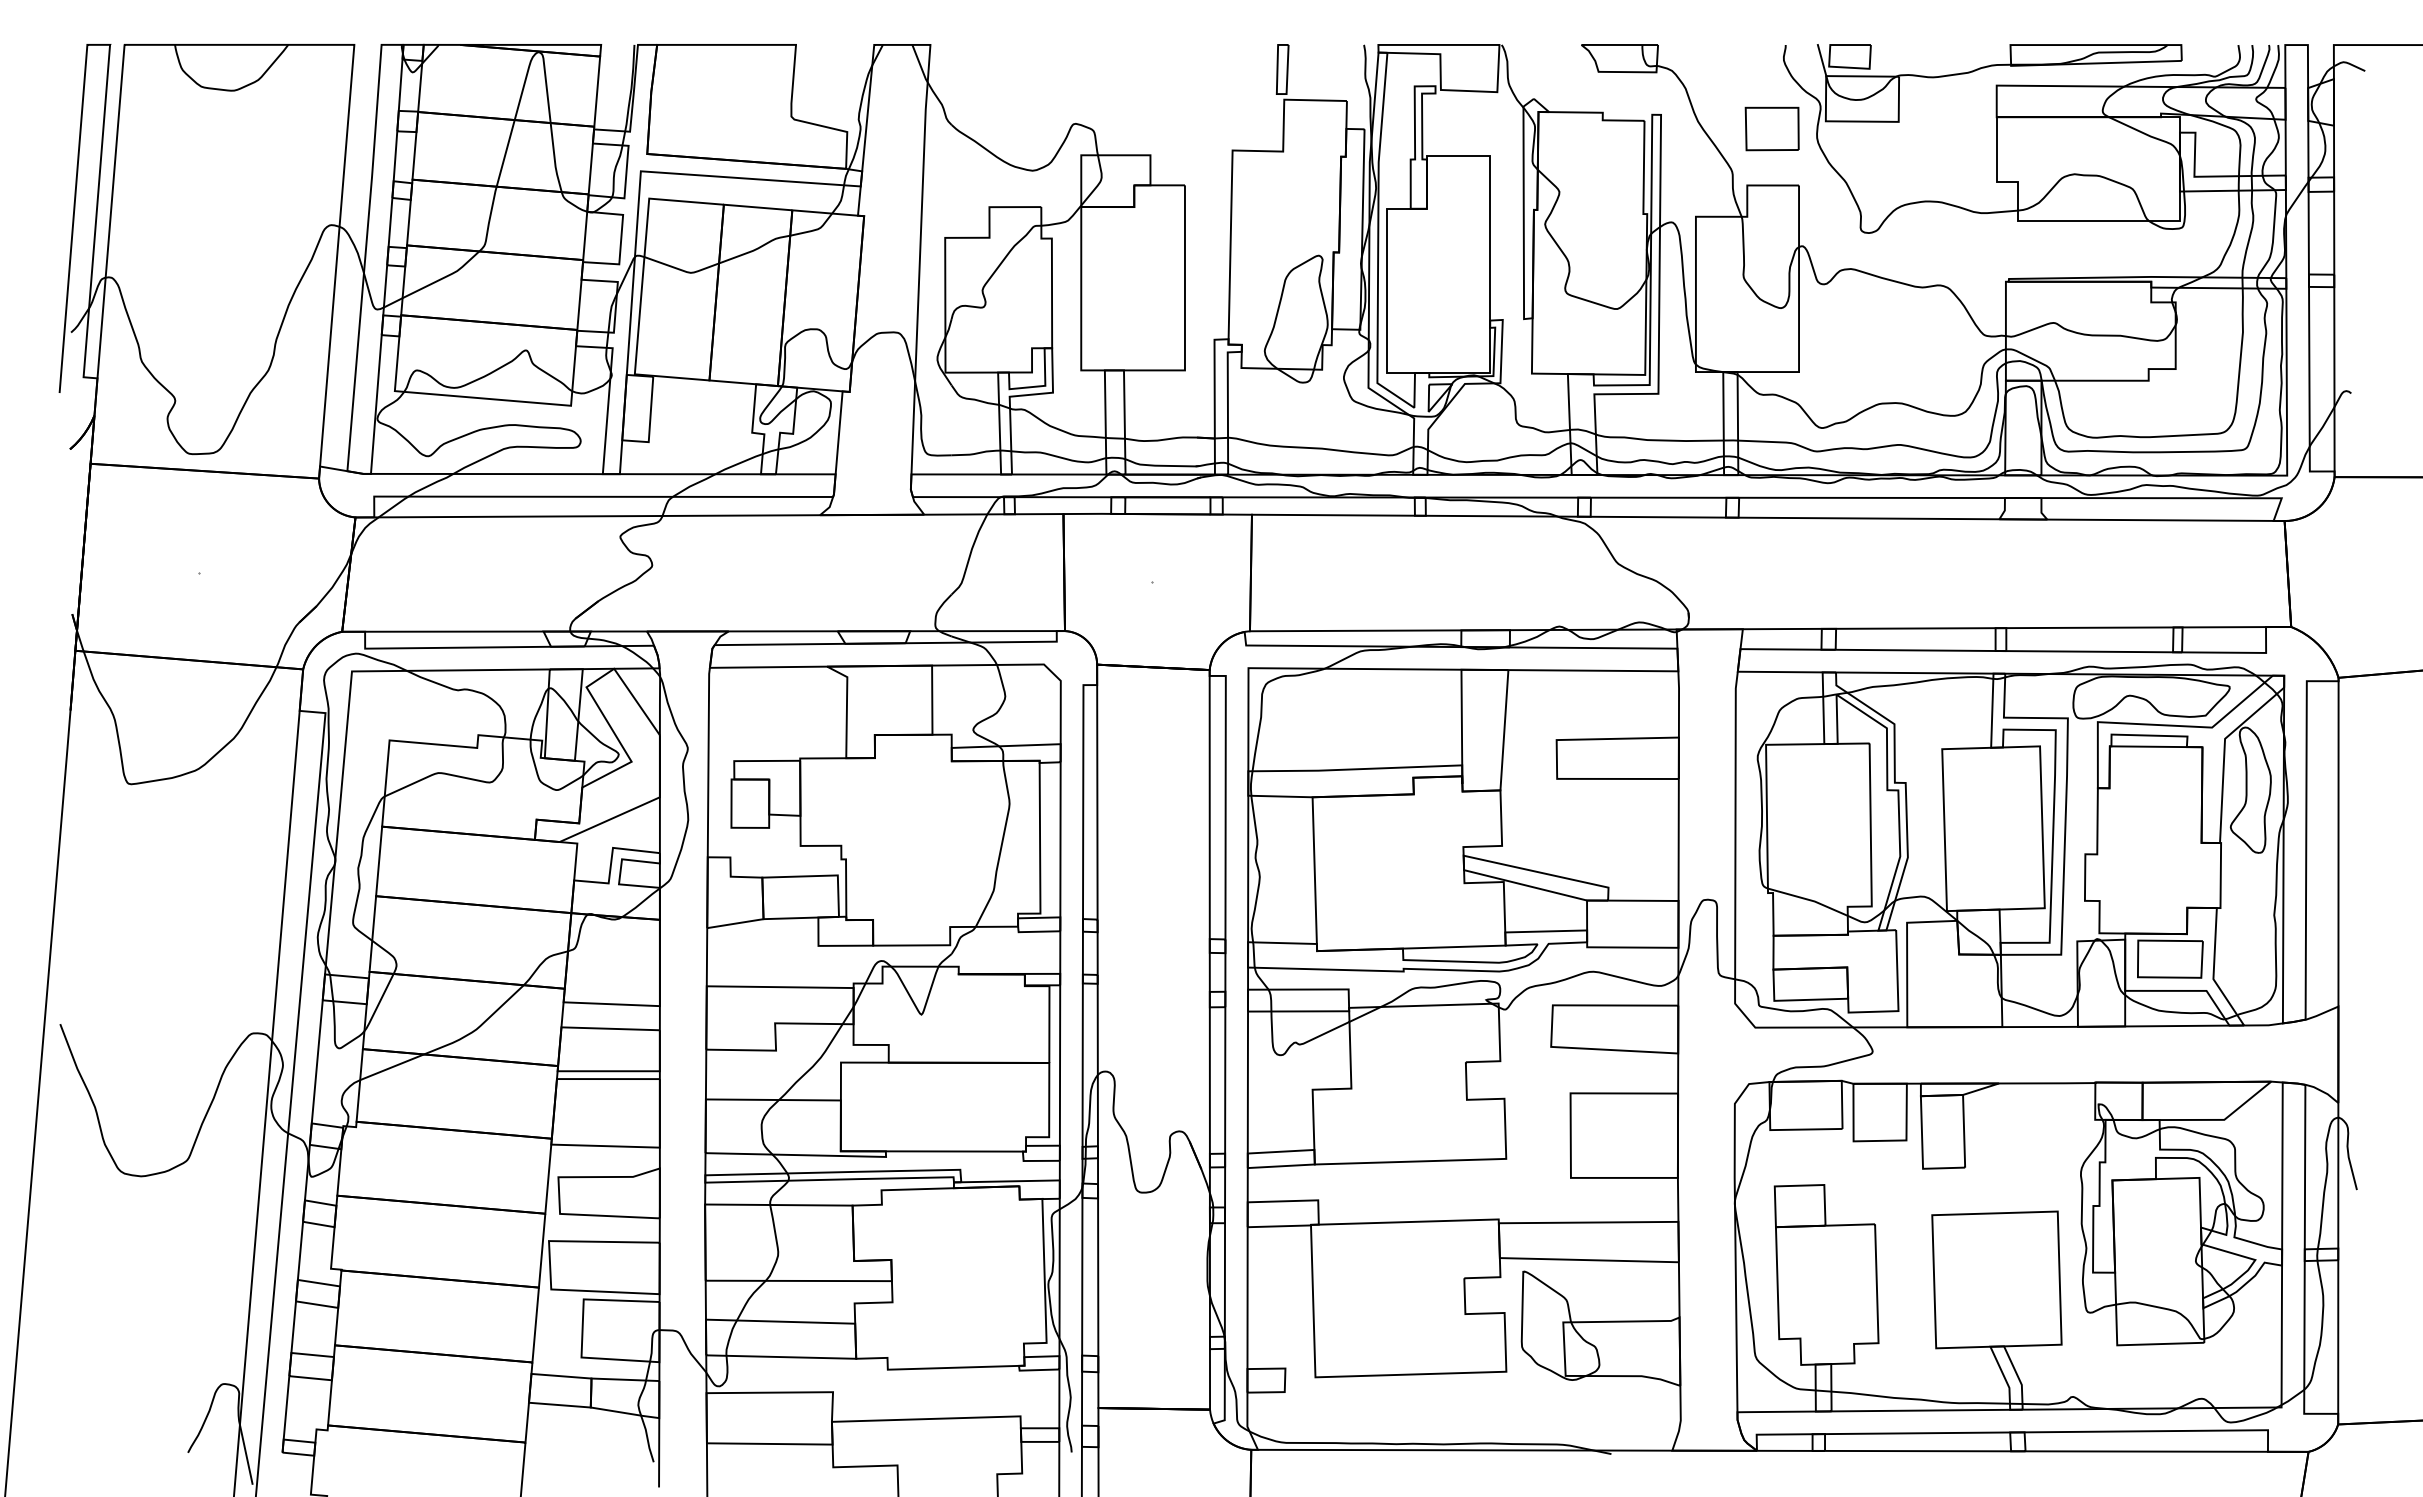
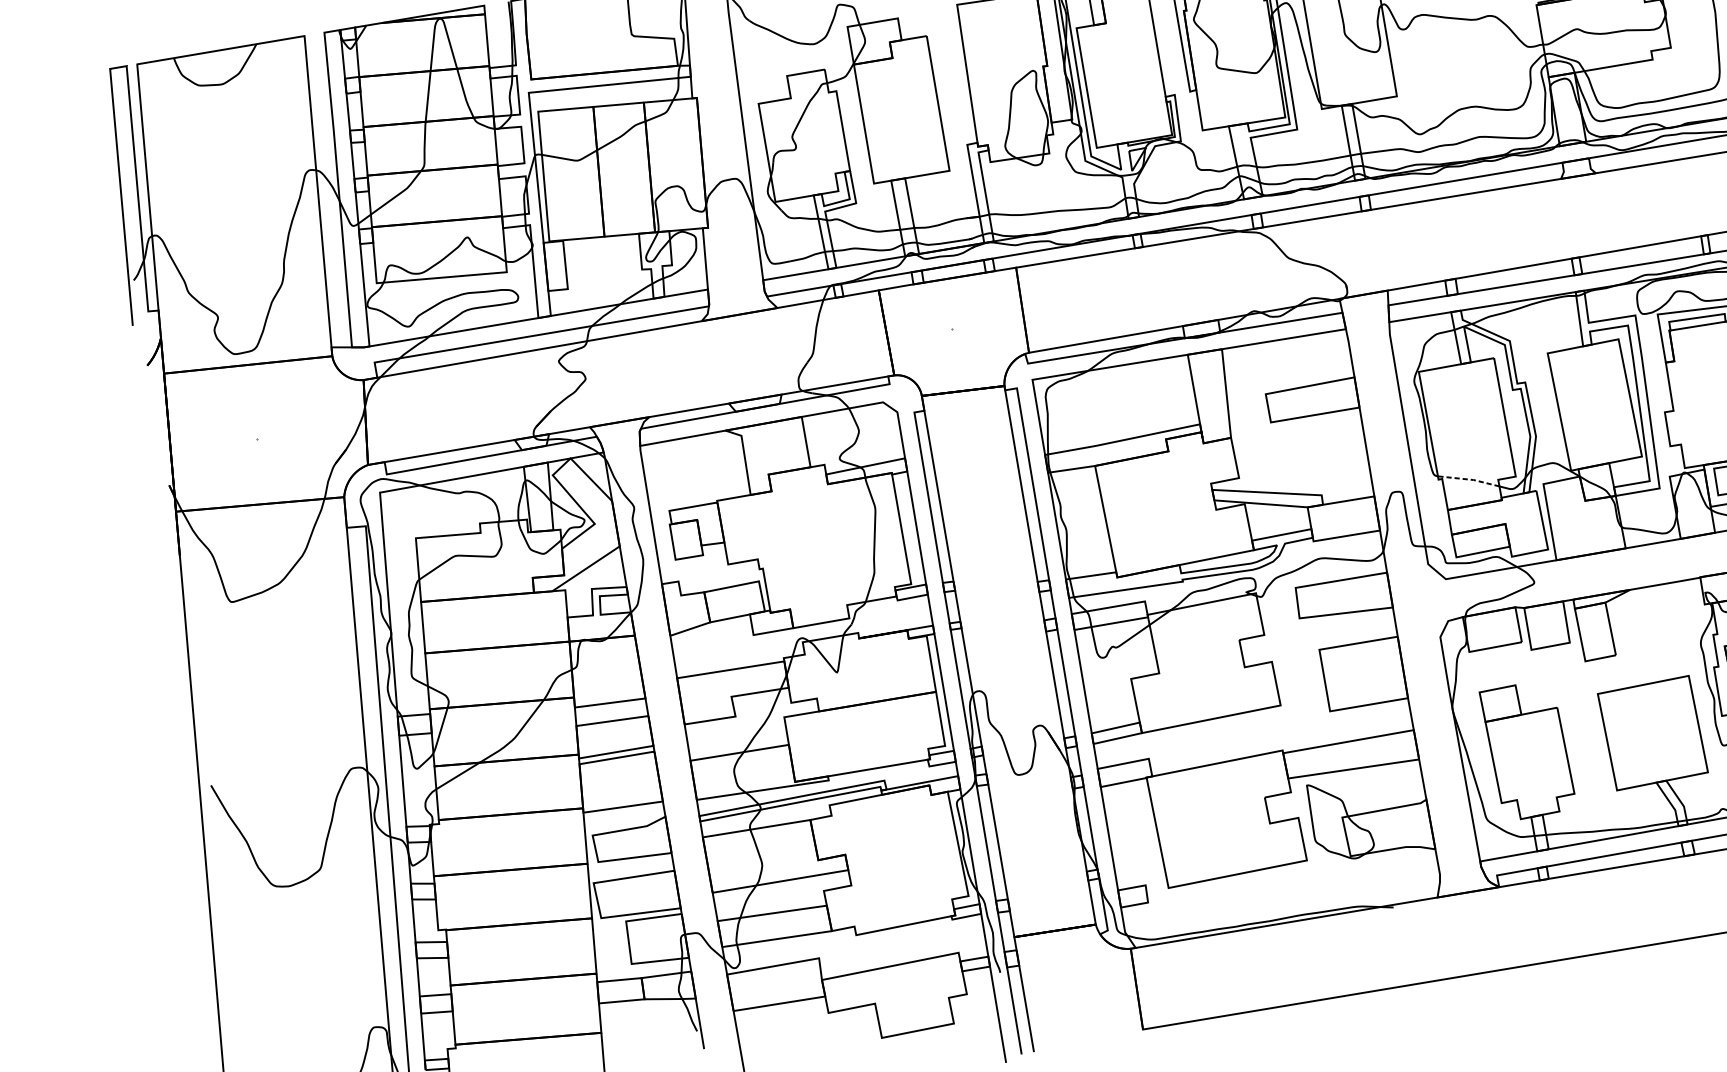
line: (1809, 899) -> (1469, 479), solid -> dashed

